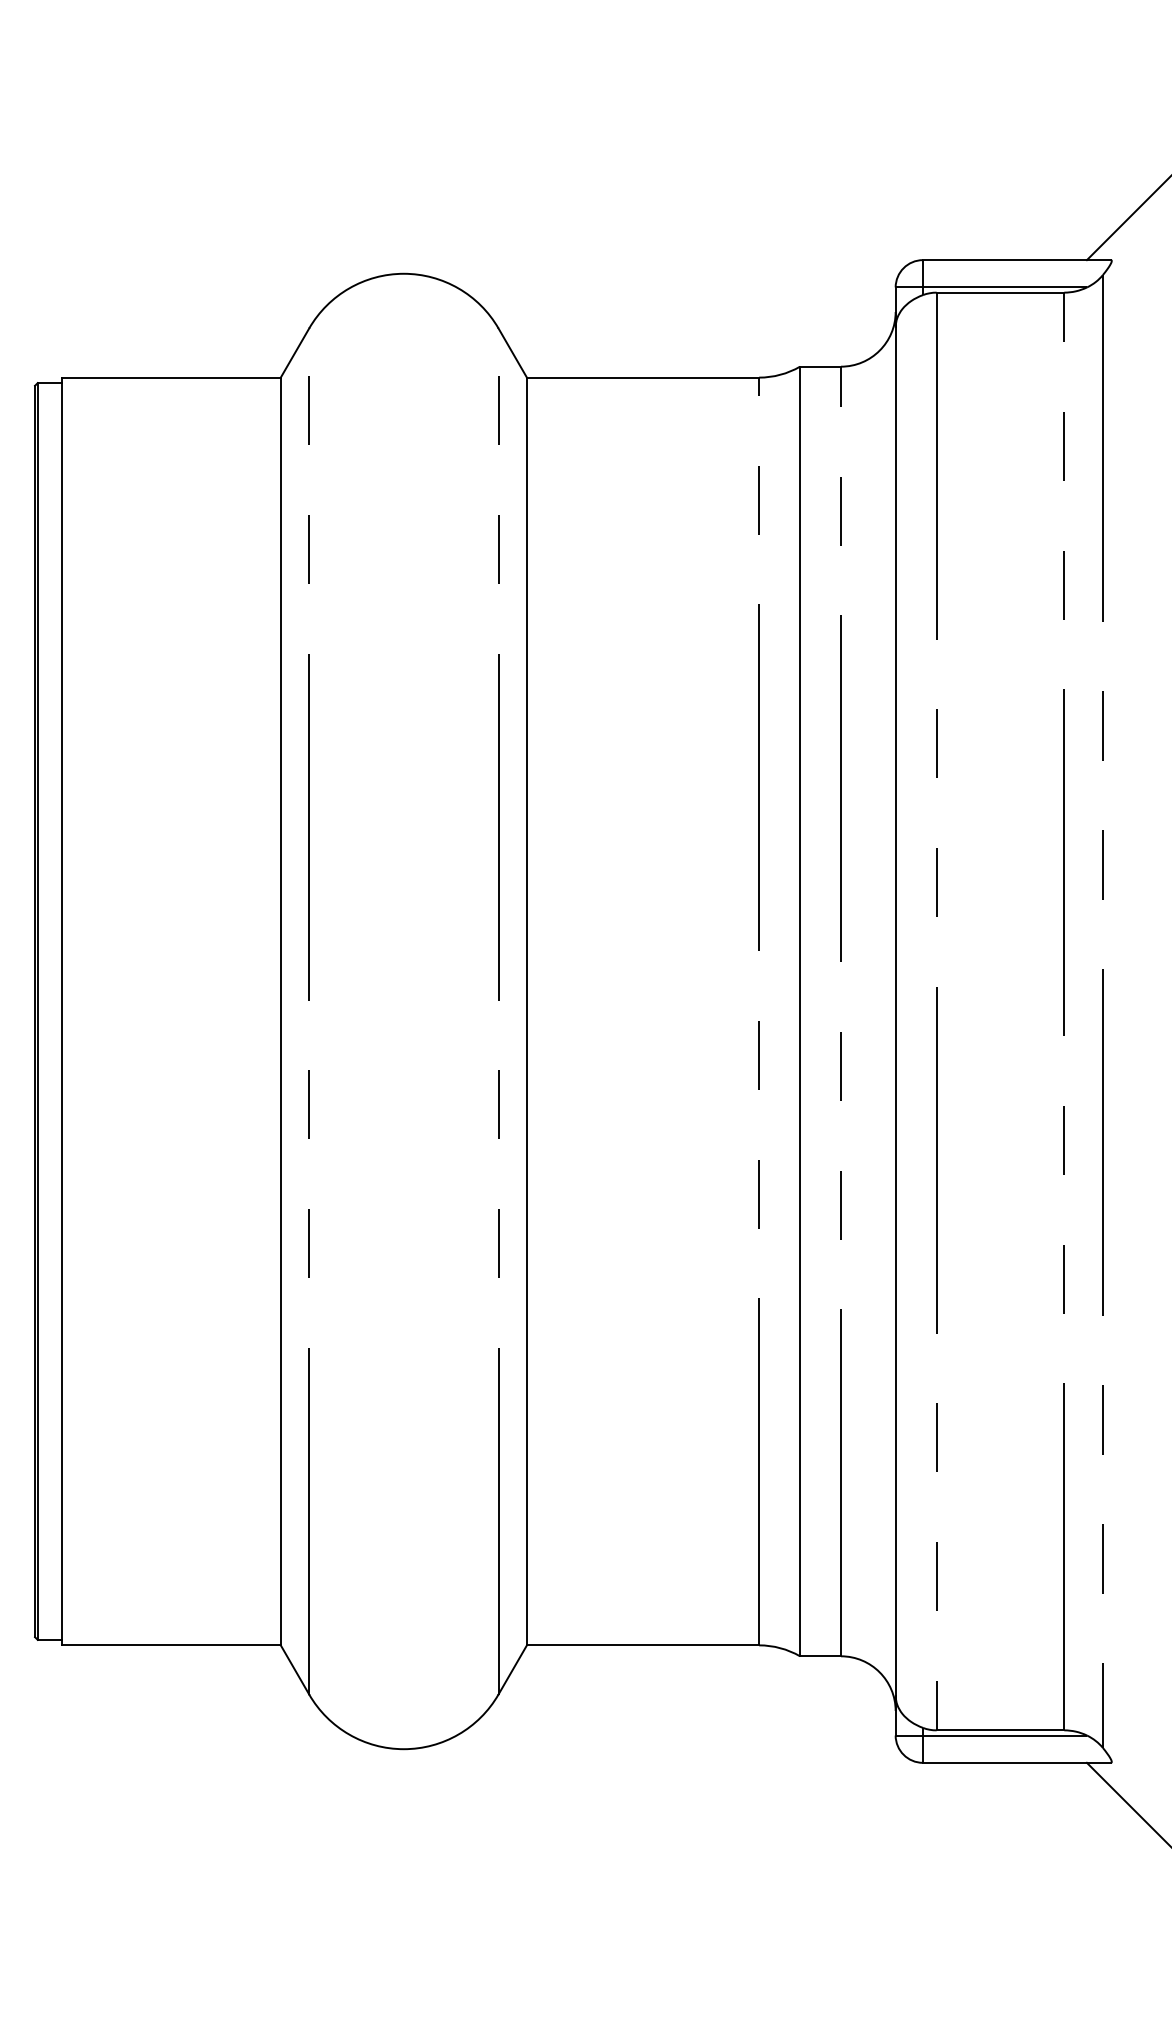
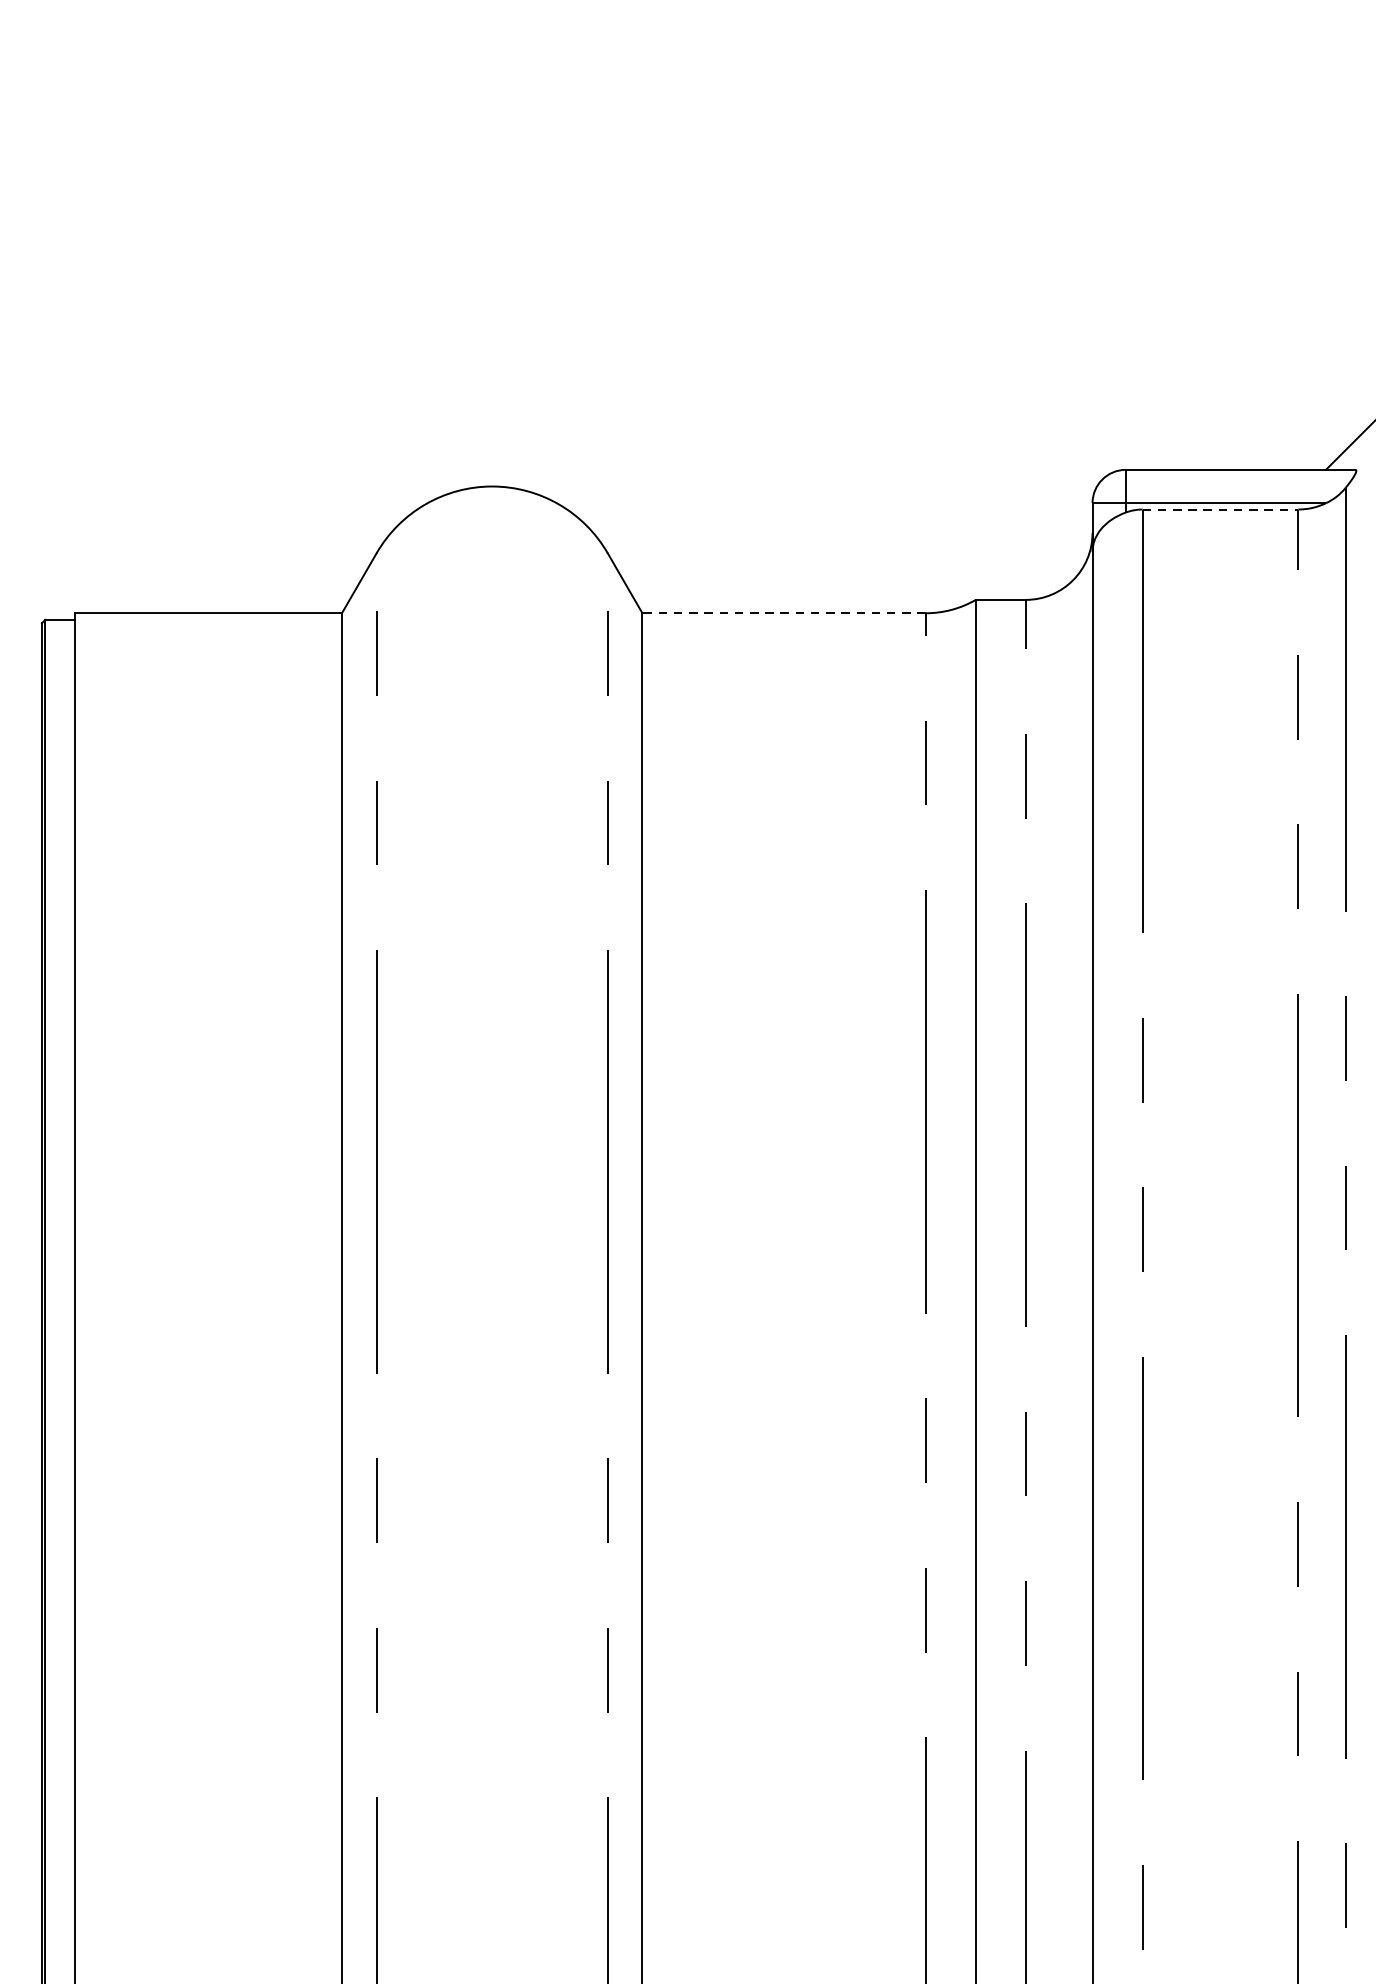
line: (1000, 292) -> (1220, 509), solid -> dashed
line: (642, 377) -> (783, 613), solid -> dashed

